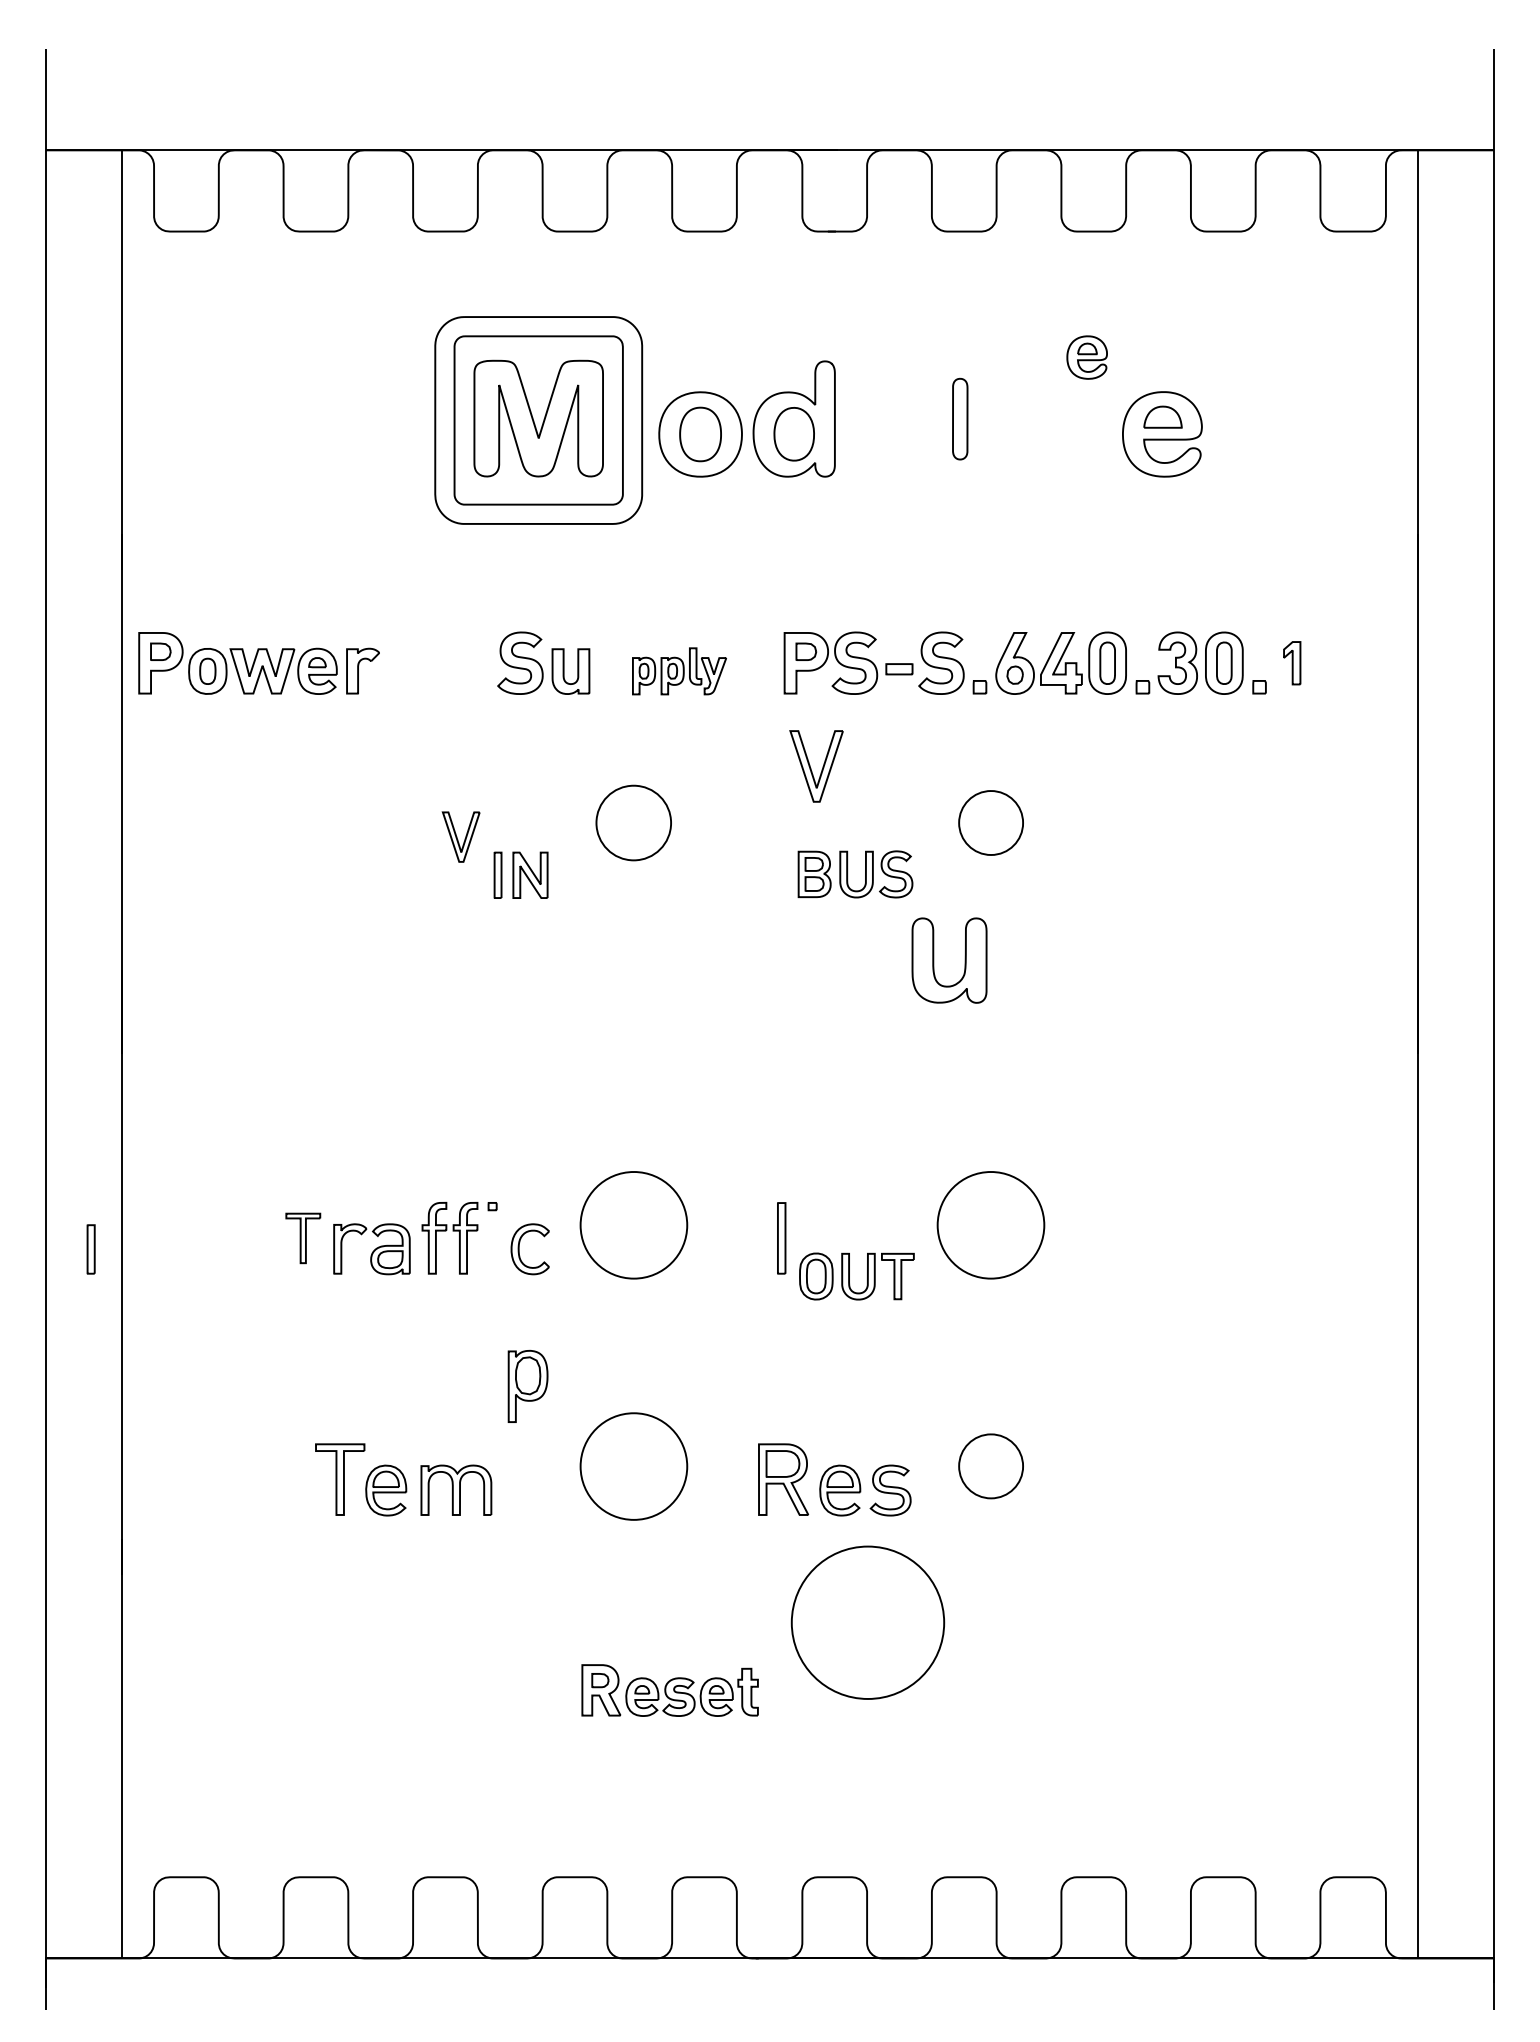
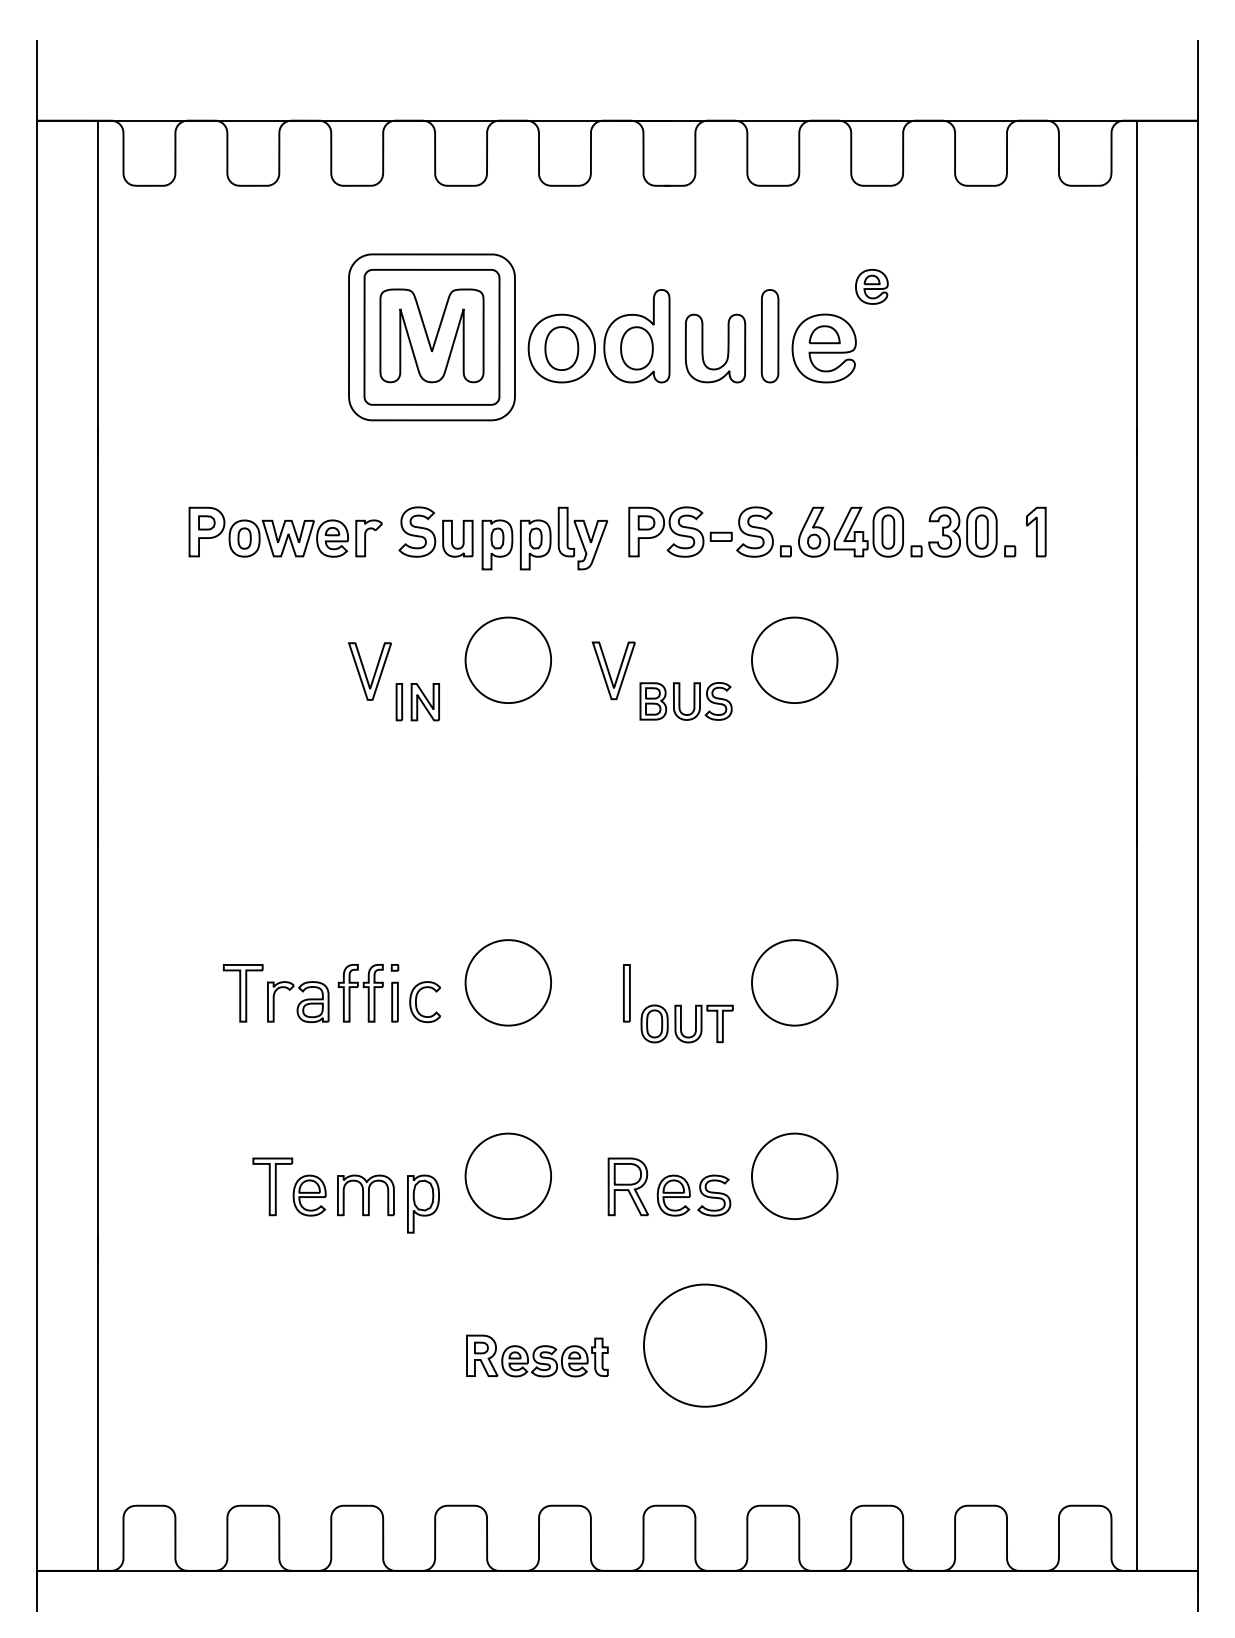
part: (959, 419) -> (769, 336), size x1.43
part: (1161, 434) -> (823, 348), moved
part: (258, 662) -> (285, 531), moved
part: (1292, 662) -> (1036, 531), size x1.43
part: (678, 671) -> (544, 538), size x1.67
part: (816, 766) -> (613, 670), moved
part: (632, 822) -> (507, 659), size x1.43
part: (990, 822) -> (794, 659), size x1.67
part: (460, 837) -> (369, 671), size x1.43
part: (934, 960) -> (703, 348), moved
part: (302, 1238) -> (242, 993), size x1.43
part: (90, 1248) -> (394, 1001), moved
part: (528, 1385) -> (423, 1203), moved
part: (990, 1465) -> (794, 1175), size x1.67
part: (868, 1622) -> (705, 1345), moved

